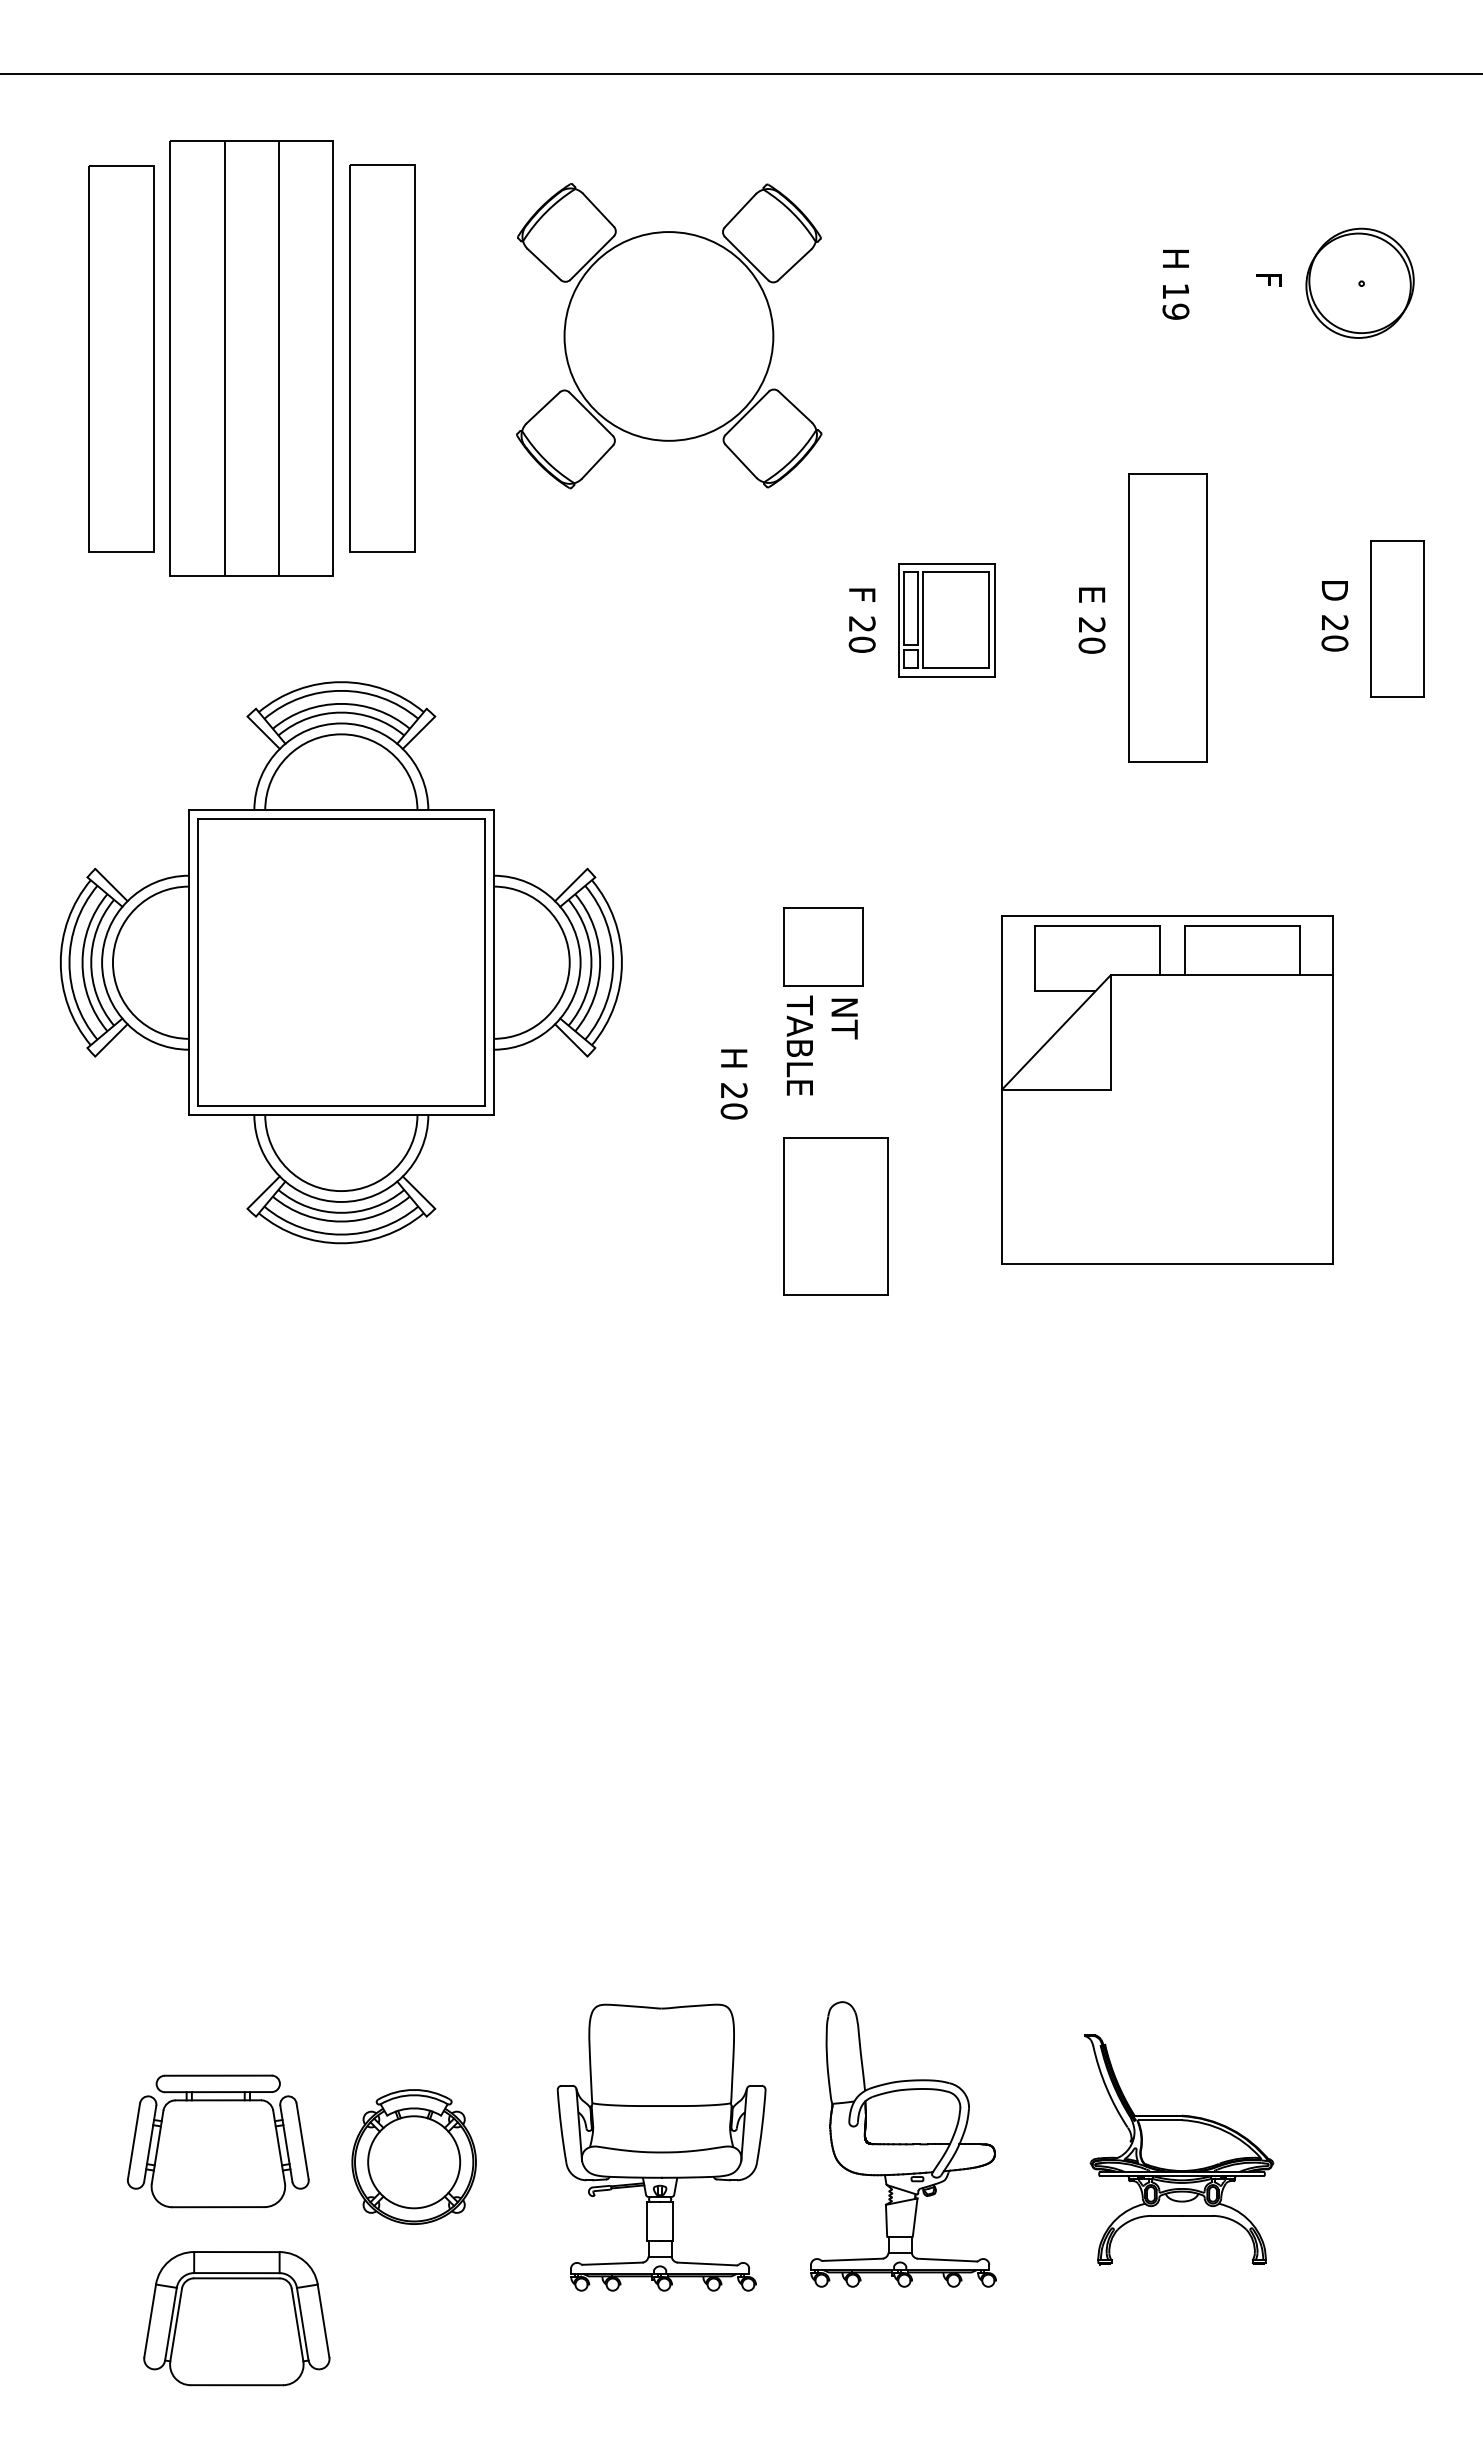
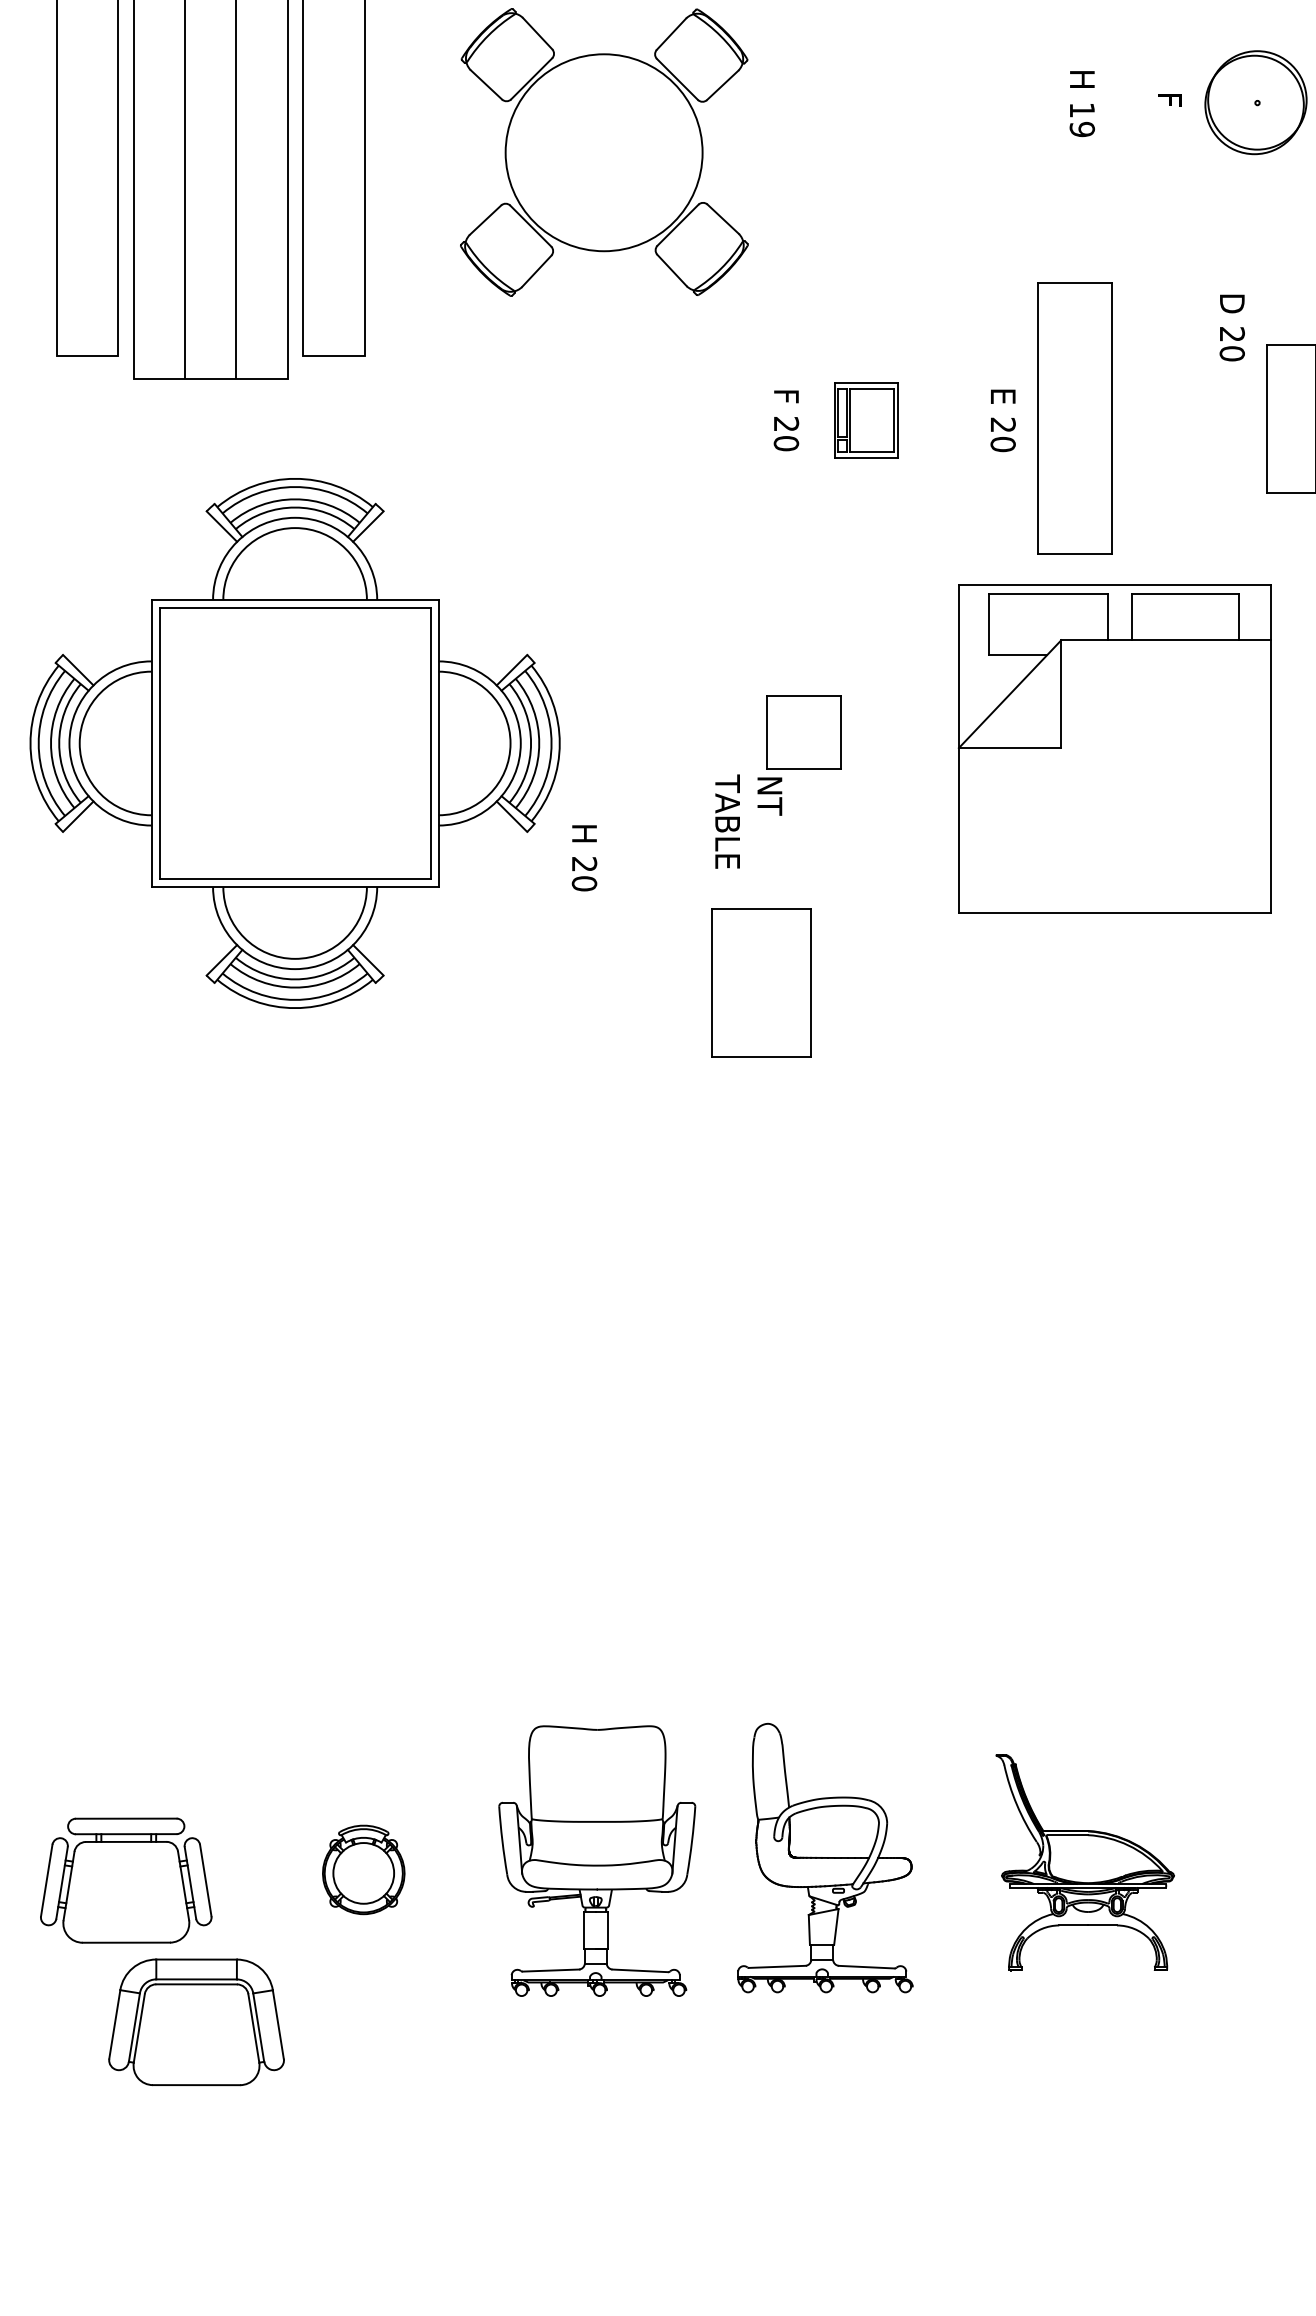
text: (1334, 616) -> (1231, 328), moved
part: (946, 620) -> (865, 420), size x0.7
part: (823, 946) -> (803, 731), moved
text: (733, 1084) -> (583, 858), moved
part: (1167, 1089) -> (1114, 747), moved
part: (218, 2141) -> (126, 1880), moved
part: (413, 2156) -> (363, 1869), size x0.7

